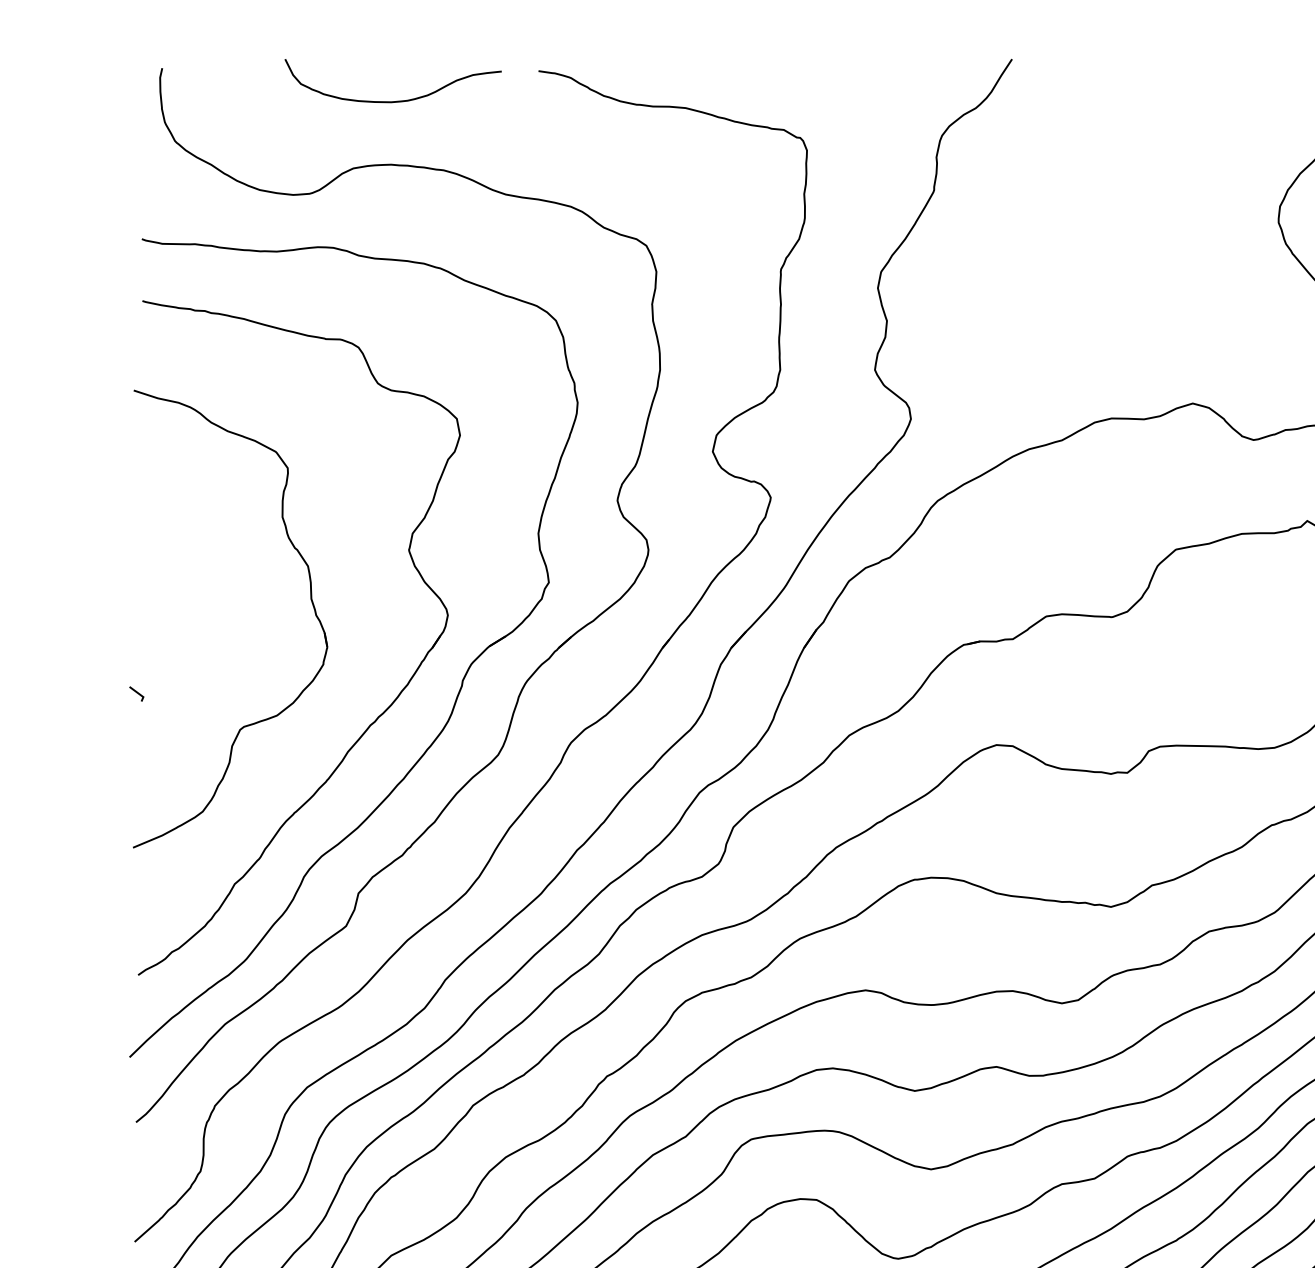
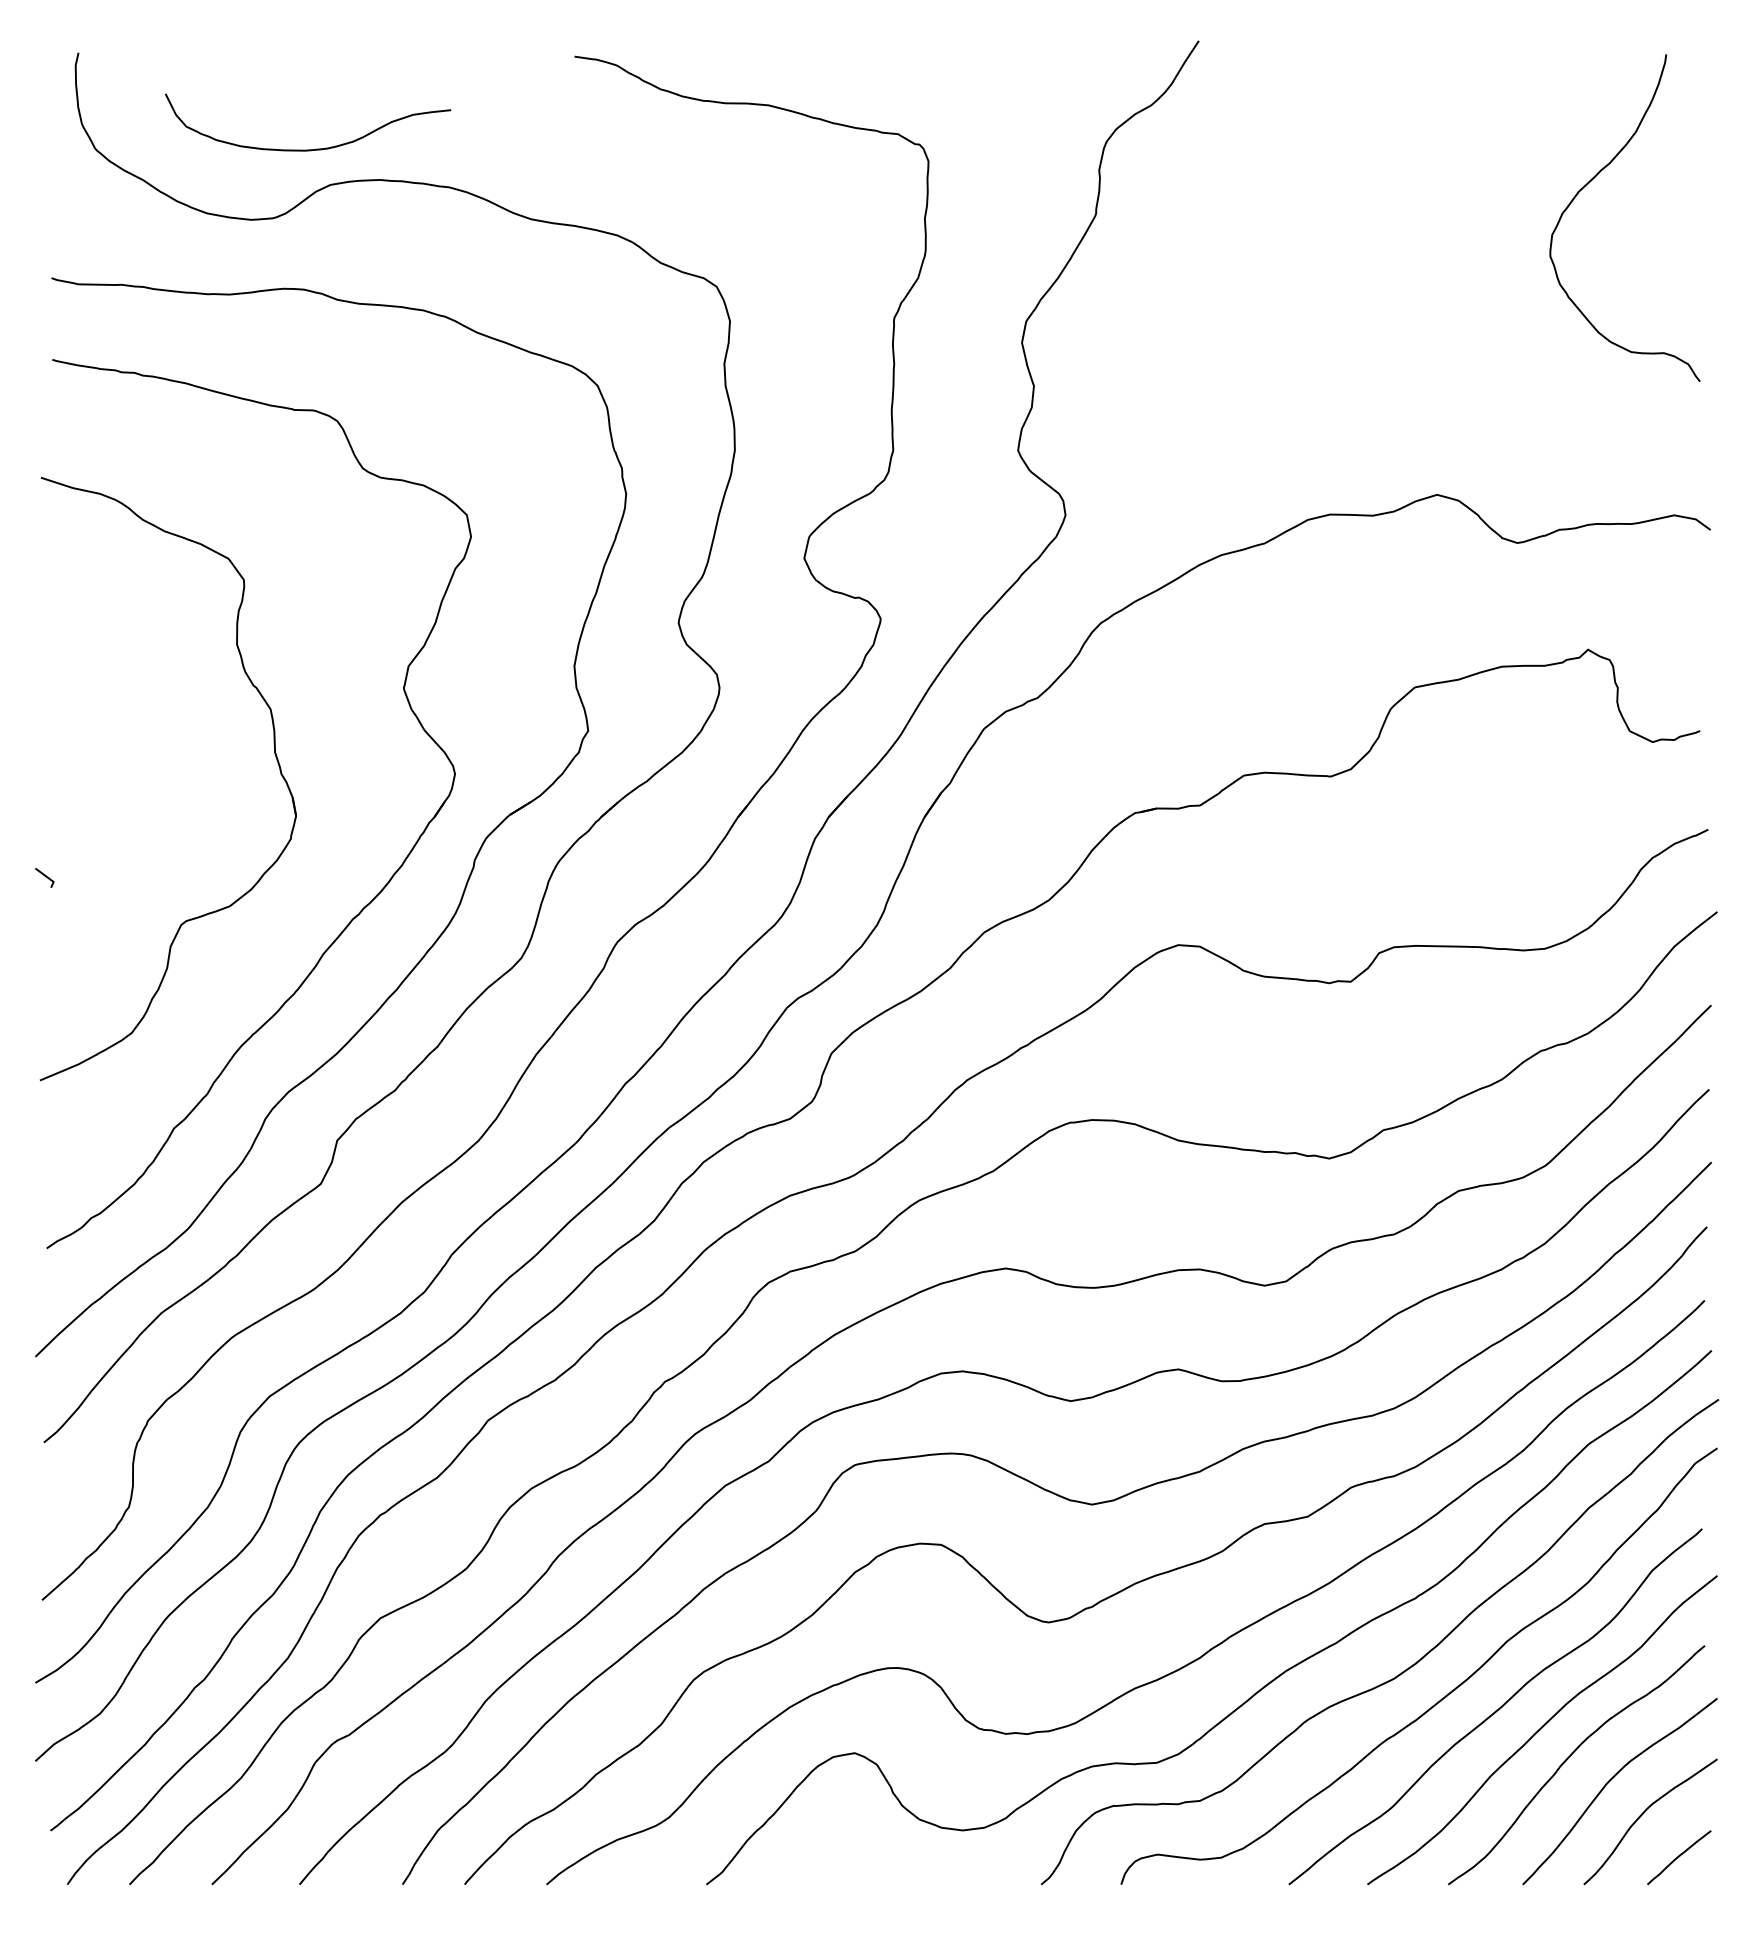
curve: (393, 101) -> (308, 149), moved

